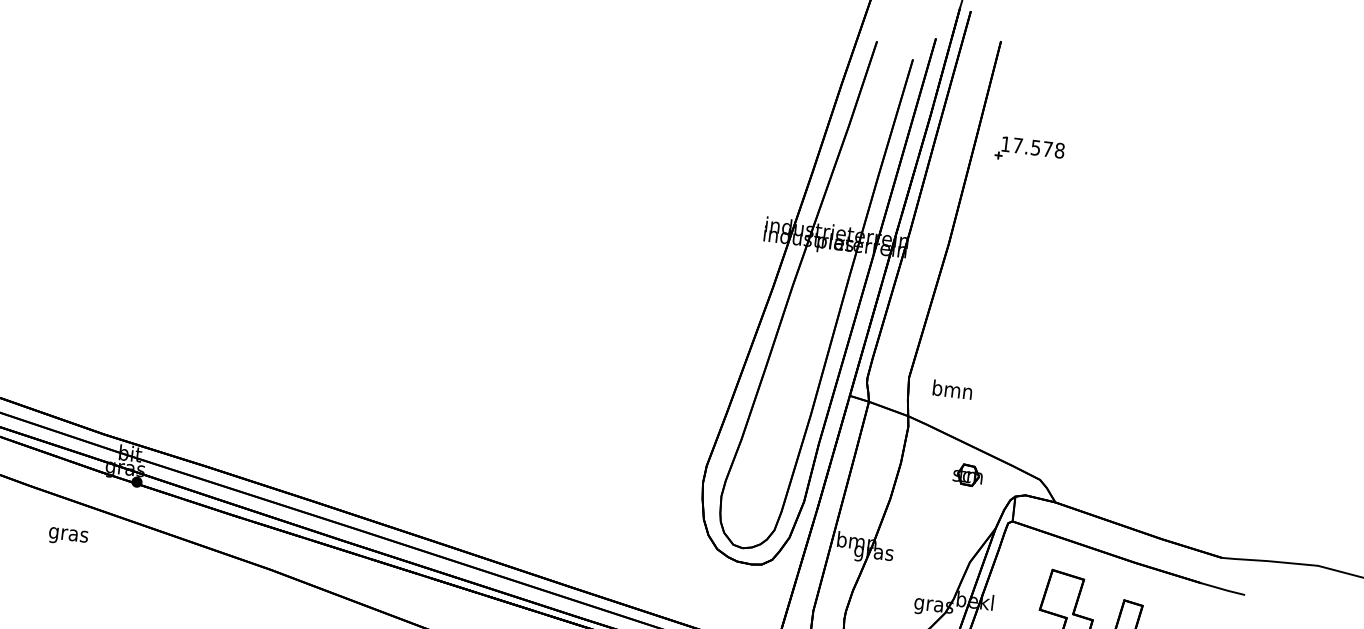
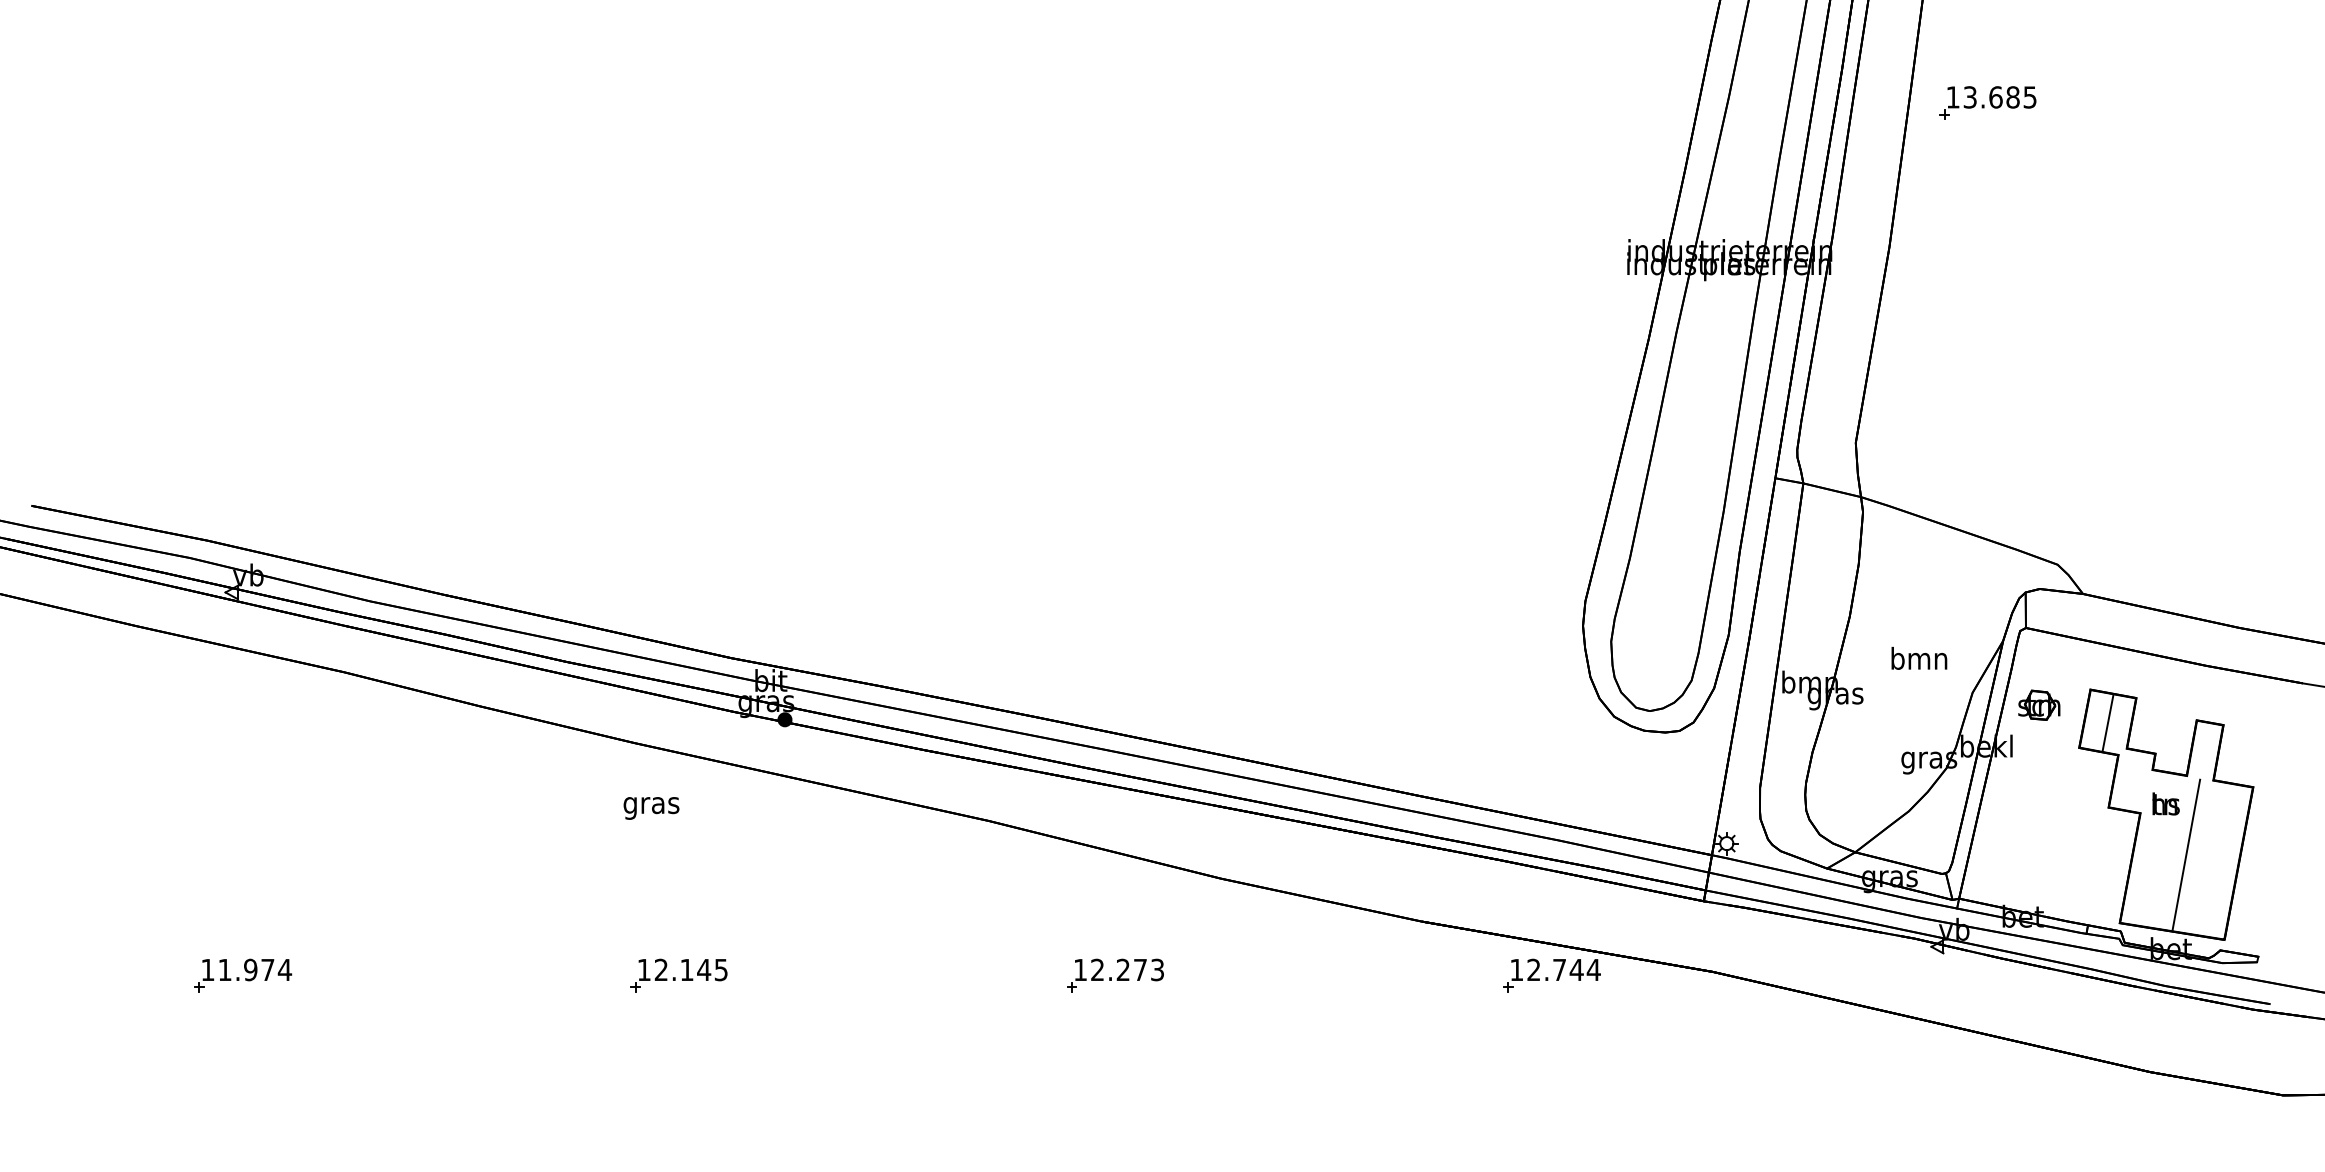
text: (1038, 148) -> (1999, 97), 17.578 -> 13.685
text: (952, 389) -> (1919, 658), moved
part: (968, 474) -> (2039, 704), moved
text: (68, 536) -> (651, 808), moved
line: (1061, 594) -> (2107, 722), added

